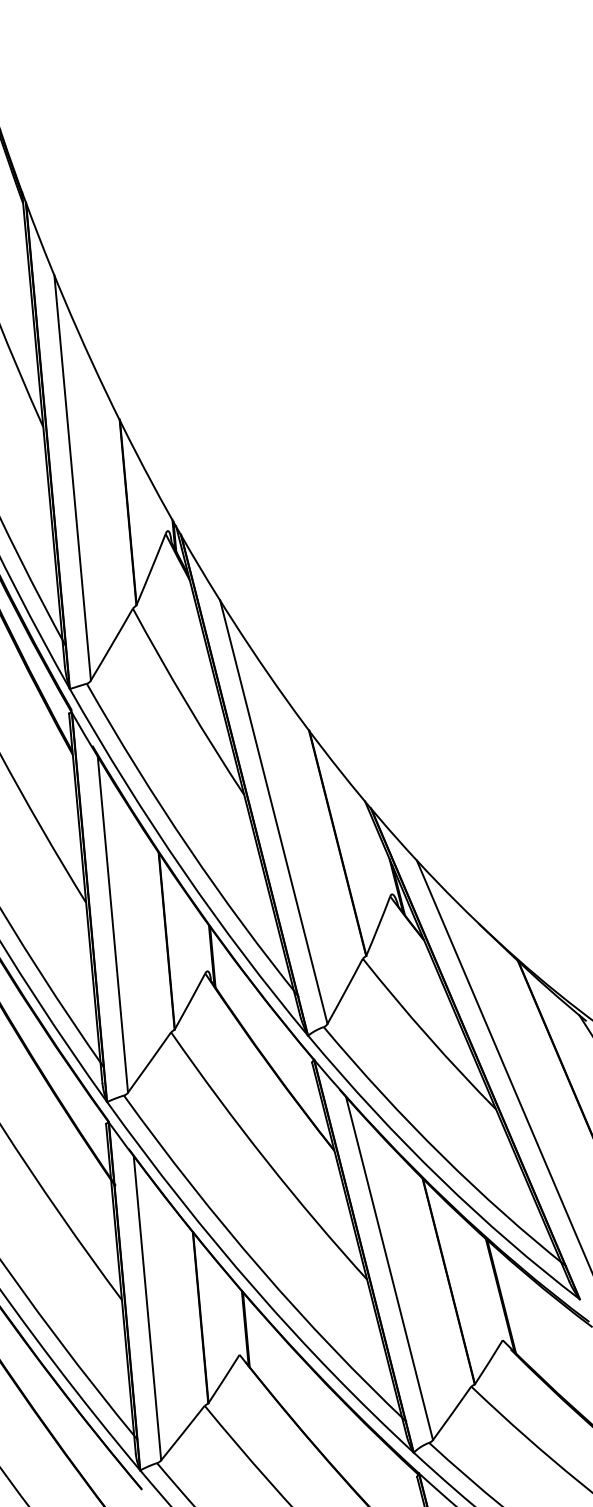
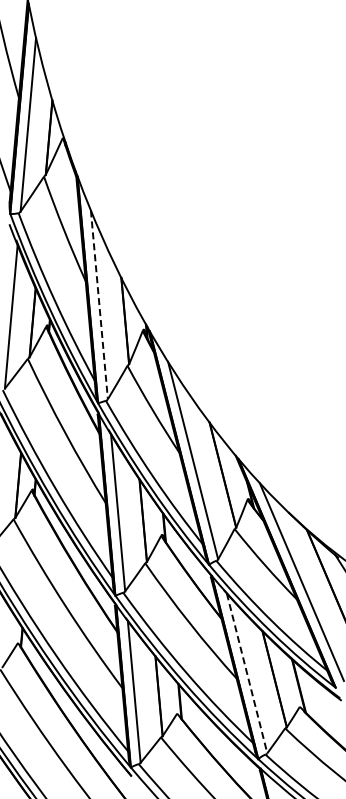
line: (72, 477) -> (99, 304), solid -> dashed
line: (390, 1268) -> (247, 673), solid -> dashed

